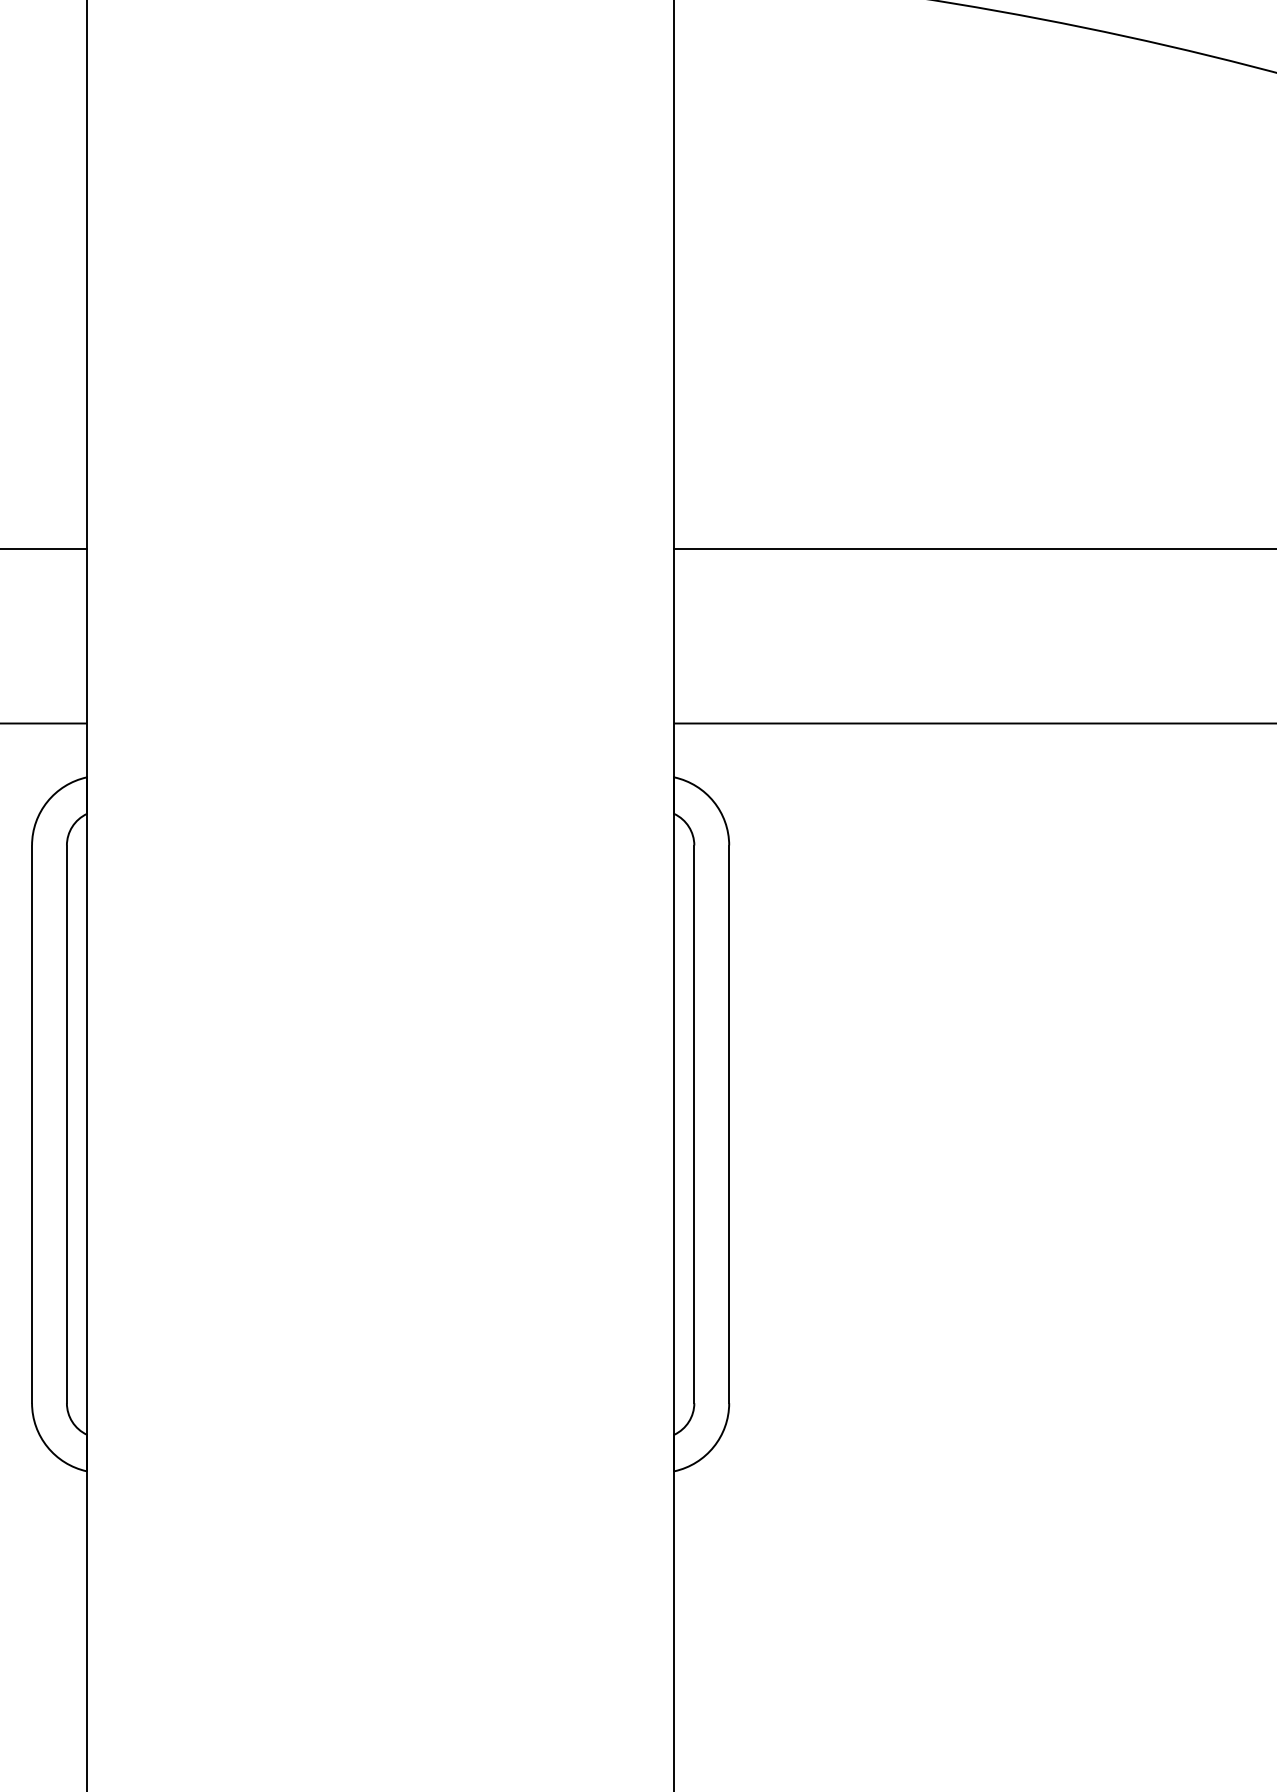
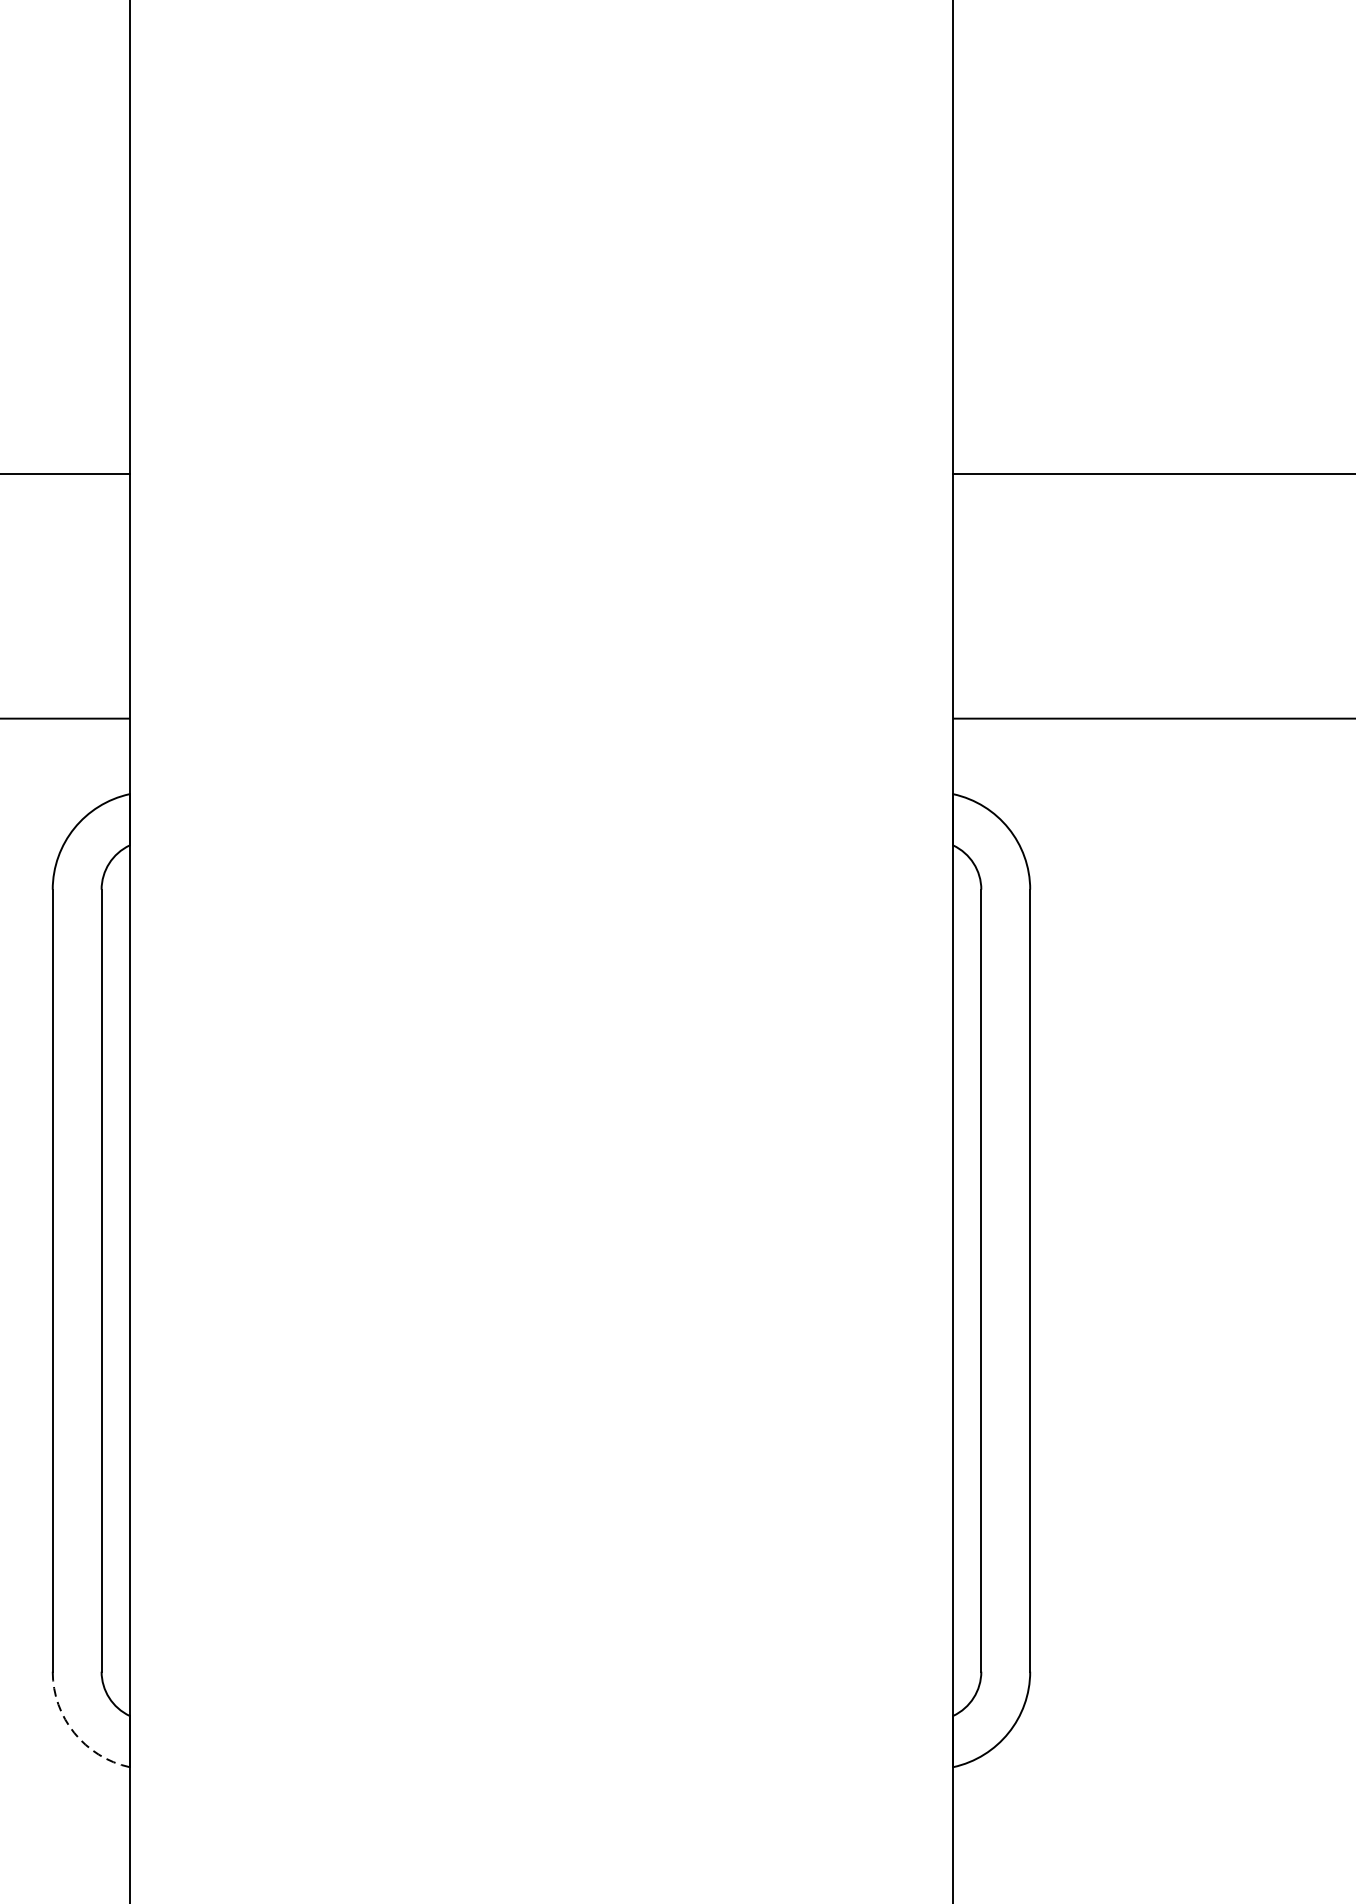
arc: (47, 1446) -> (74, 1732), solid -> dashed

